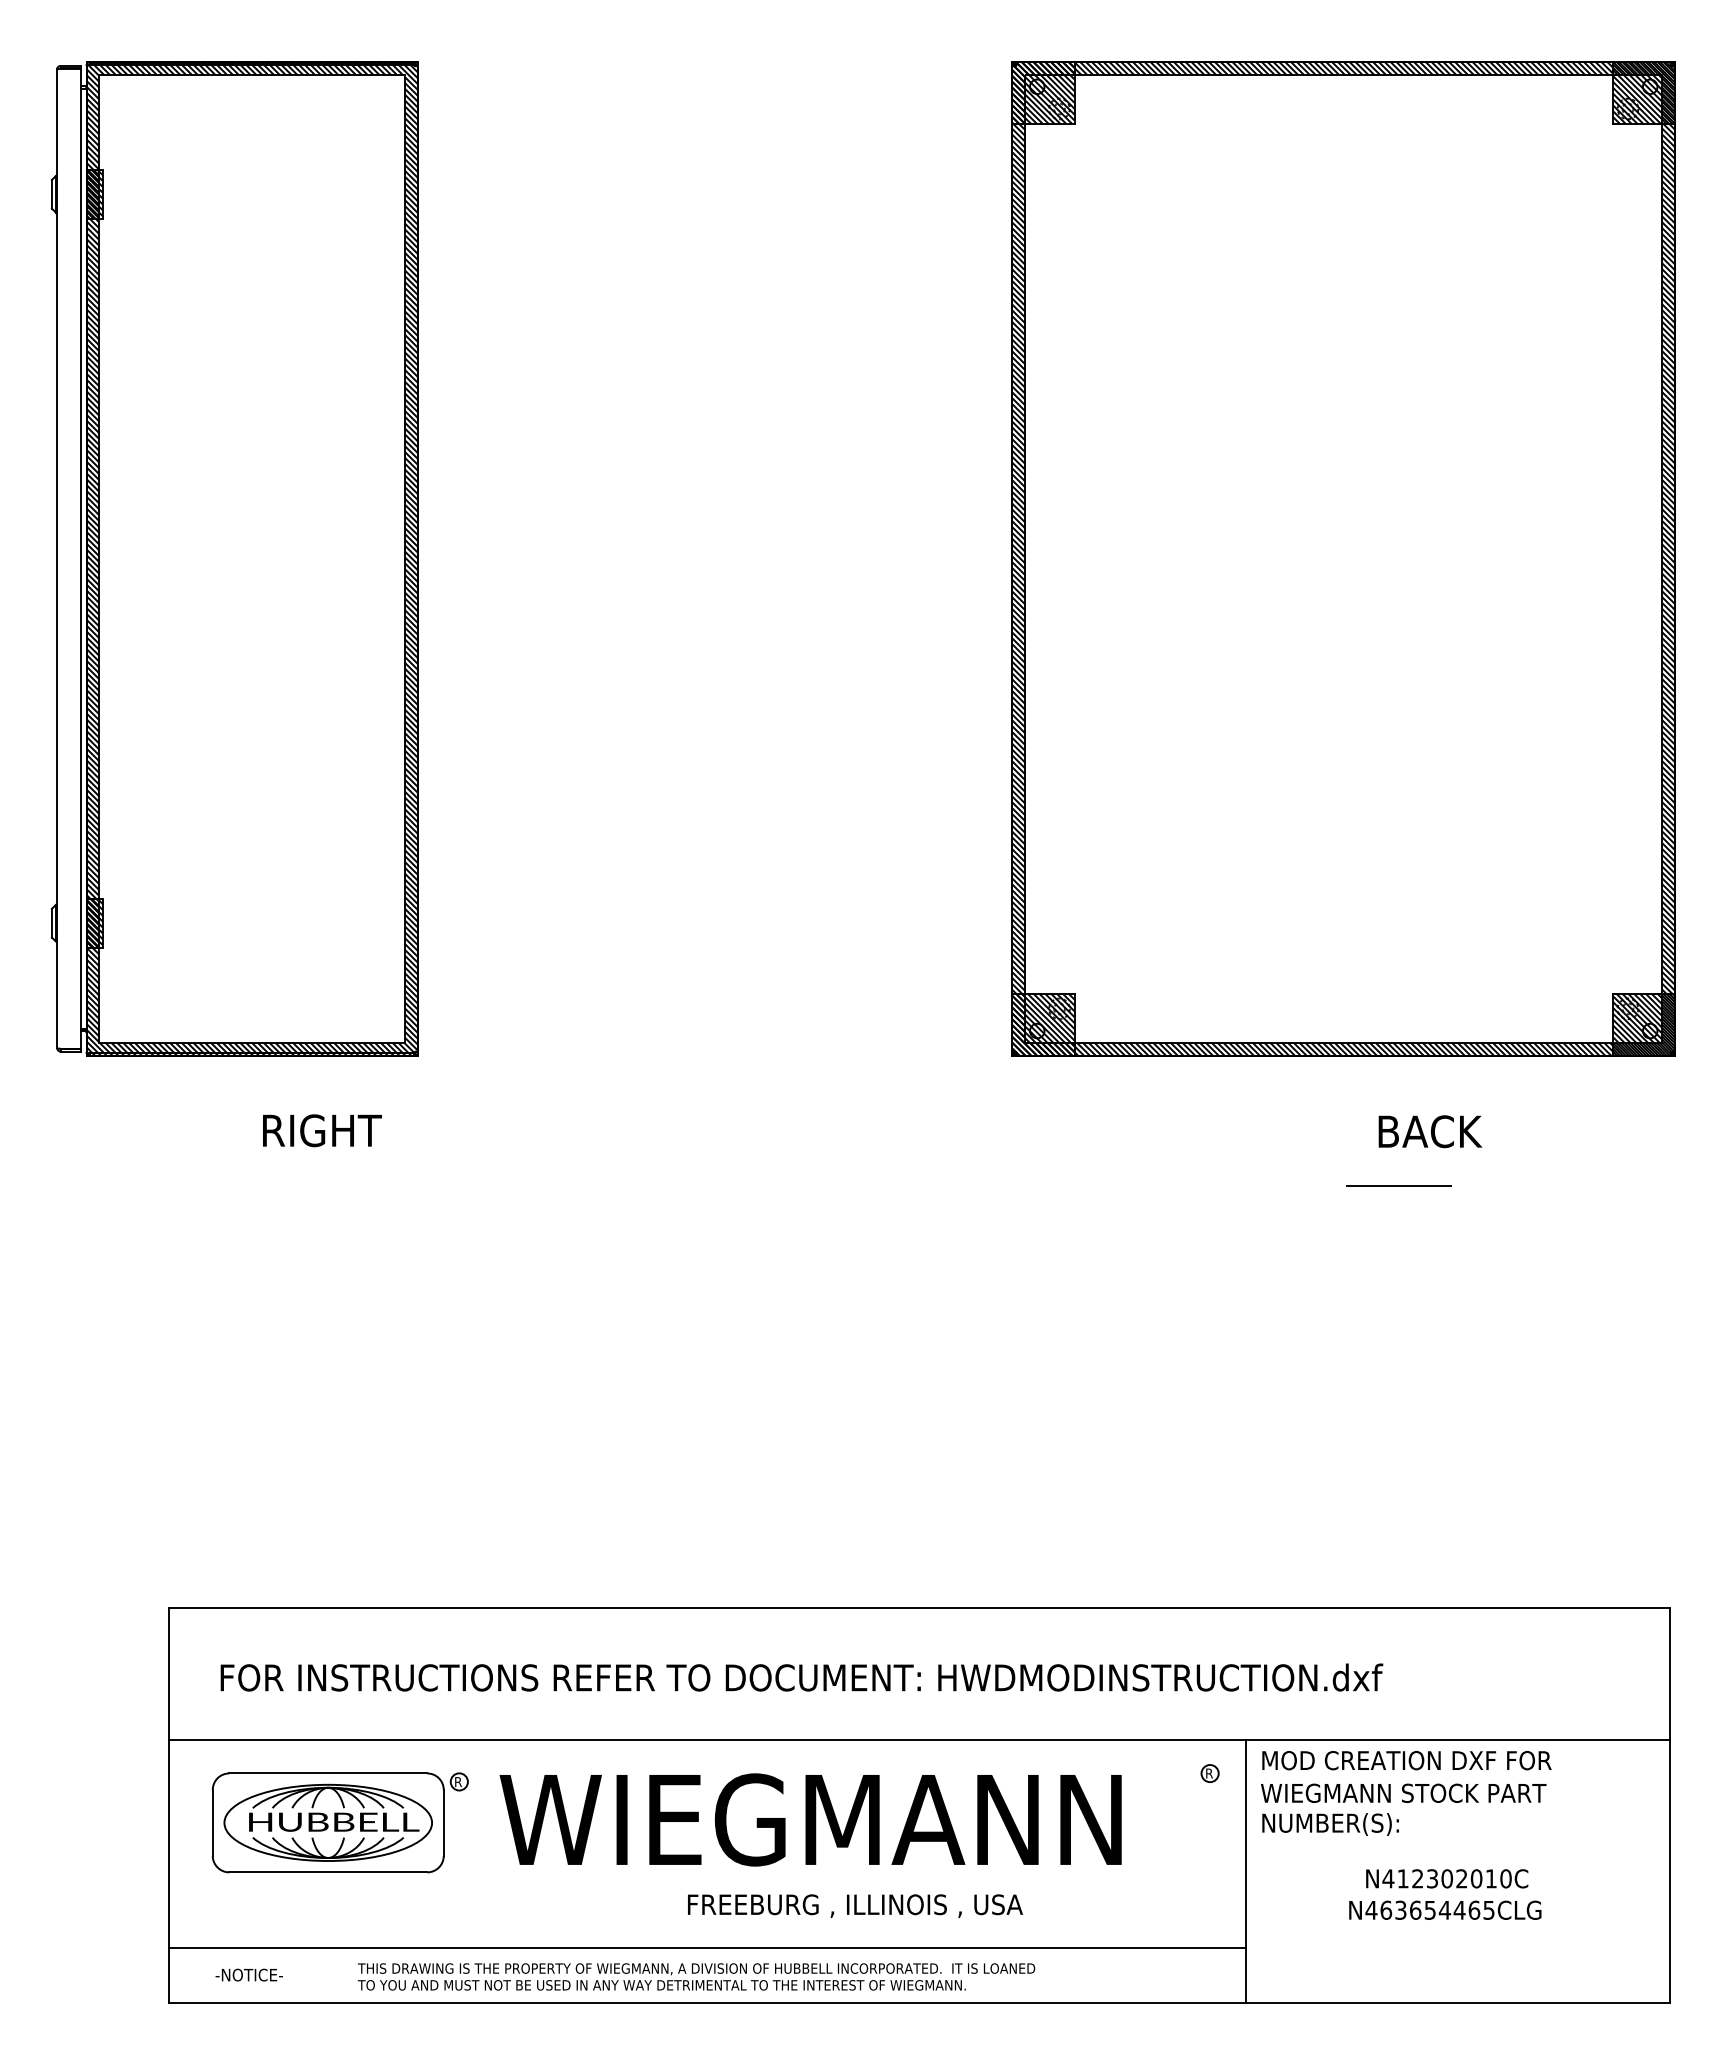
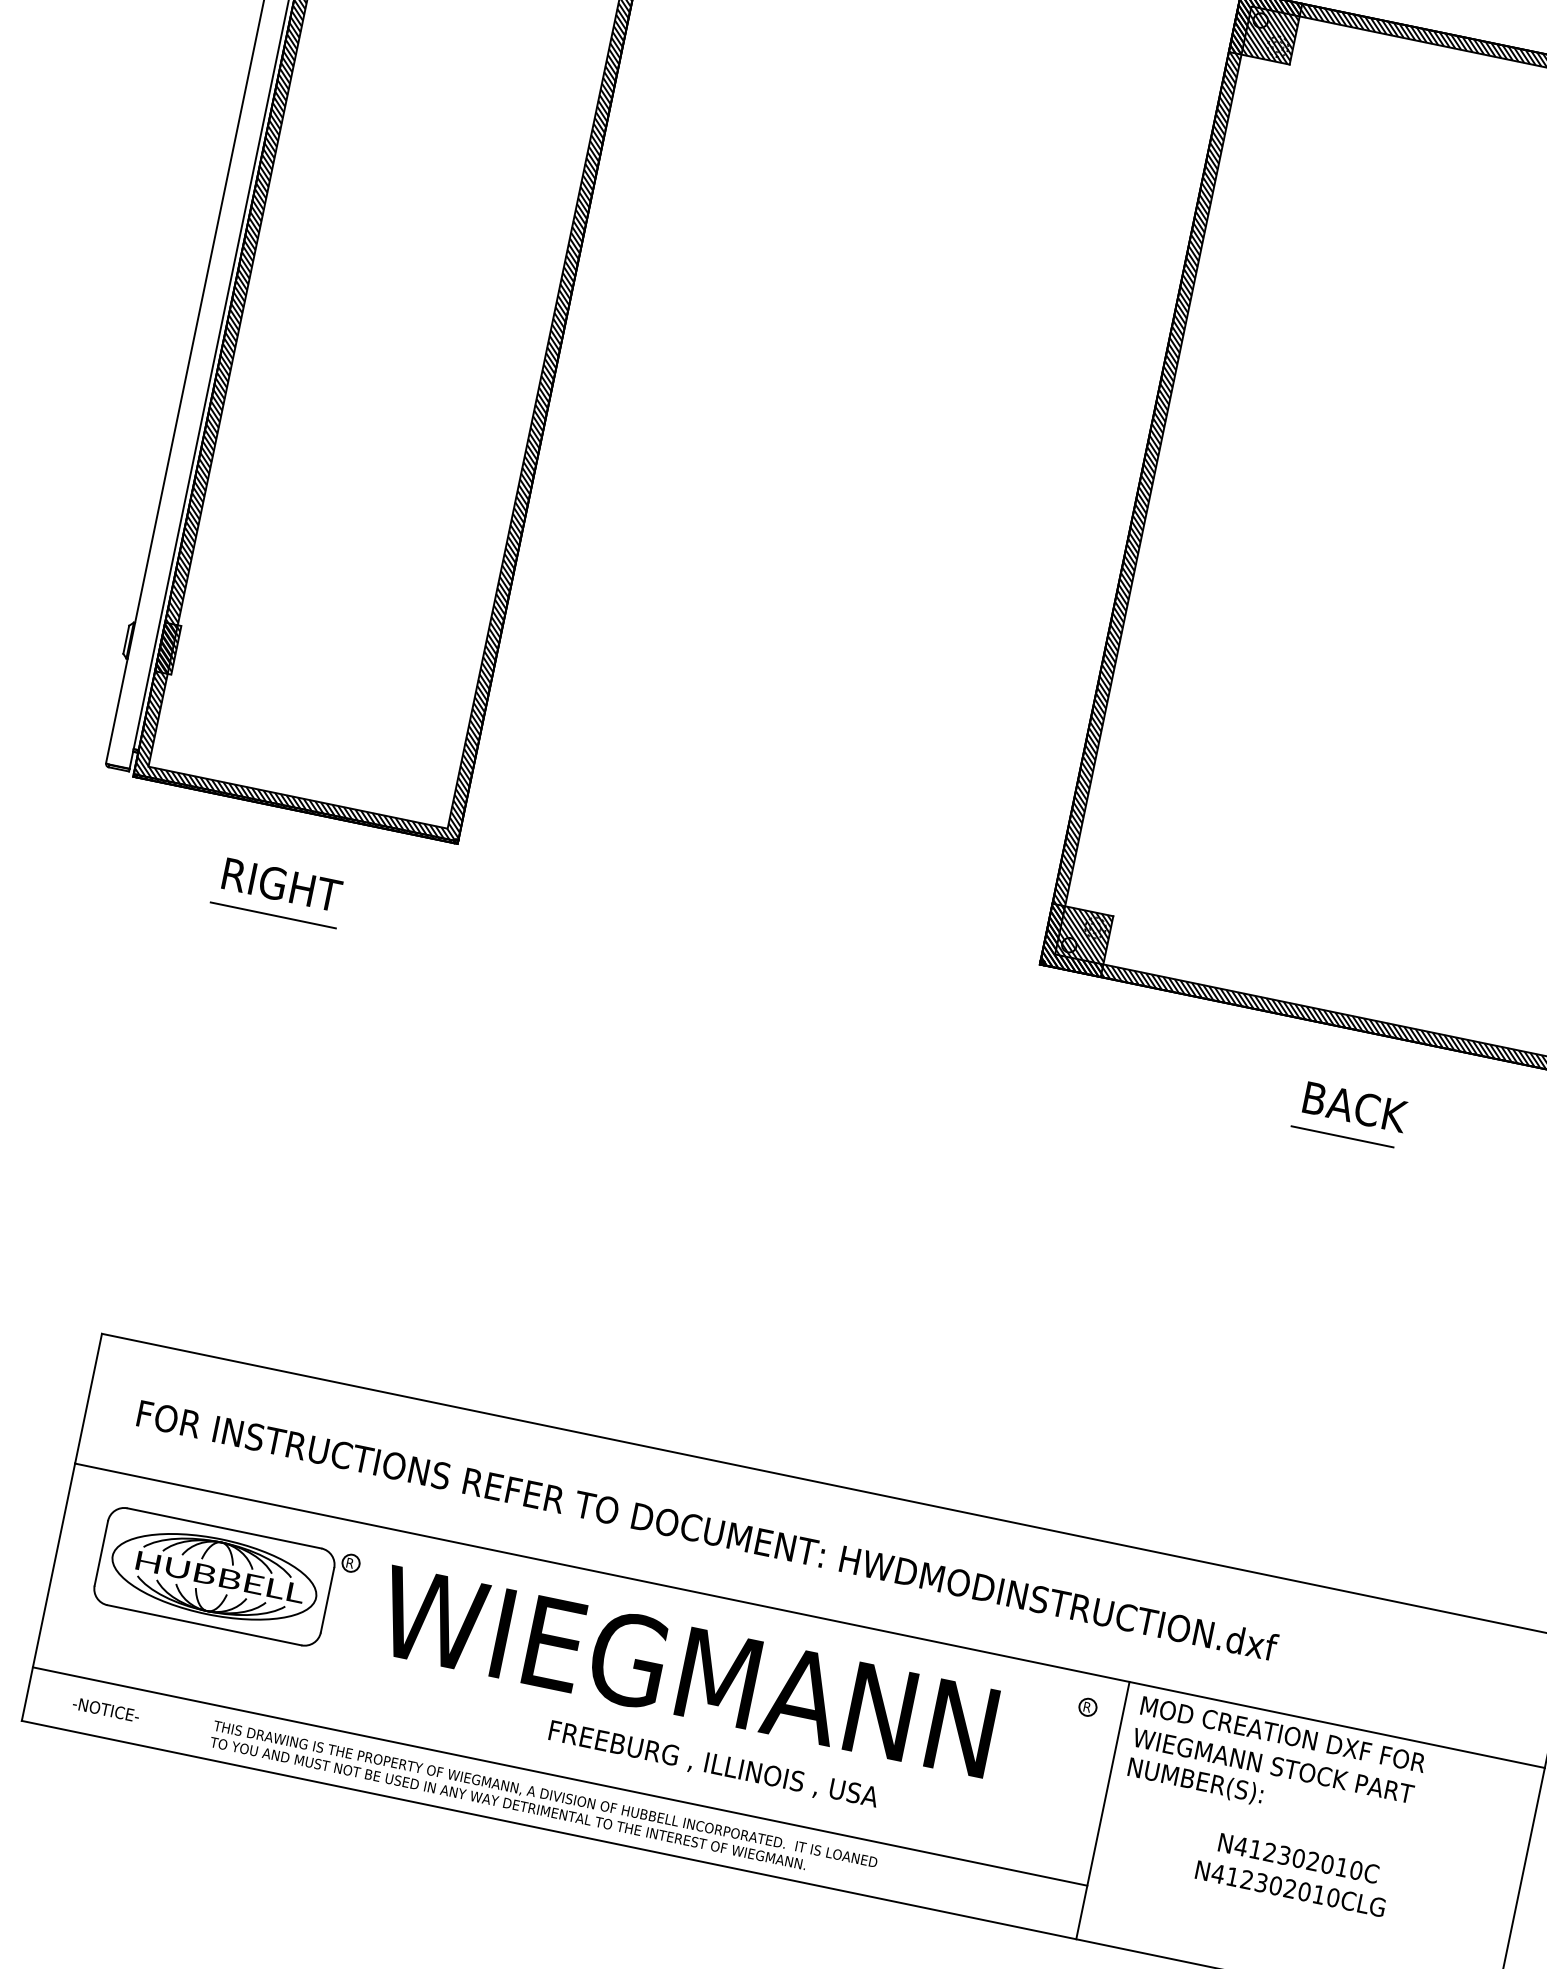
text: (322, 1130) -> (282, 884), moved
text: (1430, 1131) -> (1355, 1107), moved
line: (251, 1162) -> (273, 914), added
line: (1398, 1185) -> (1342, 1136), moved
text: (1437, 1909) -> (1283, 1886), N463654465CLG -> N412302010CLG

